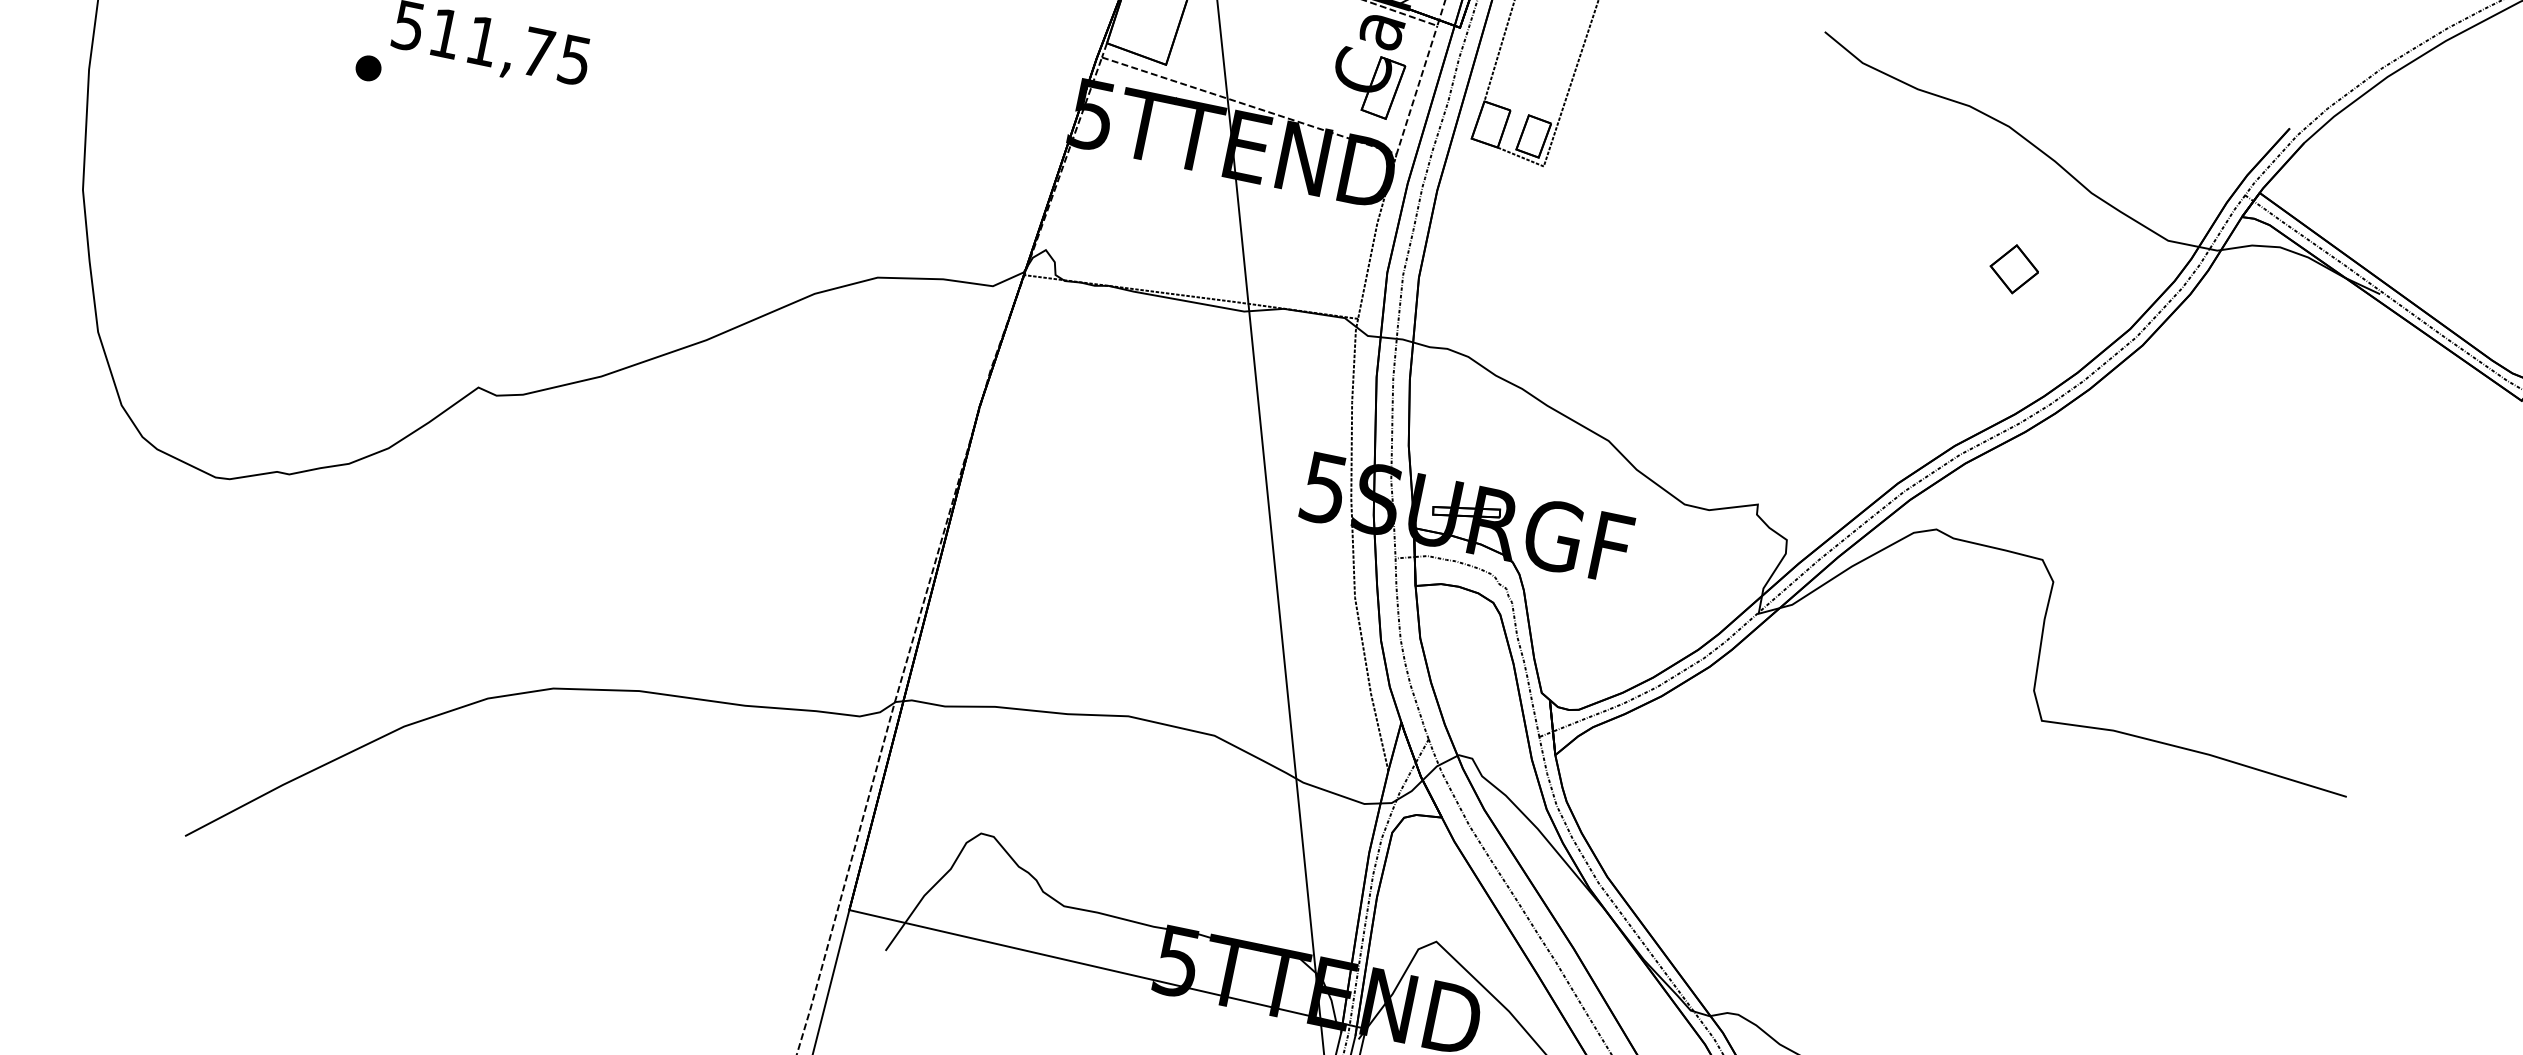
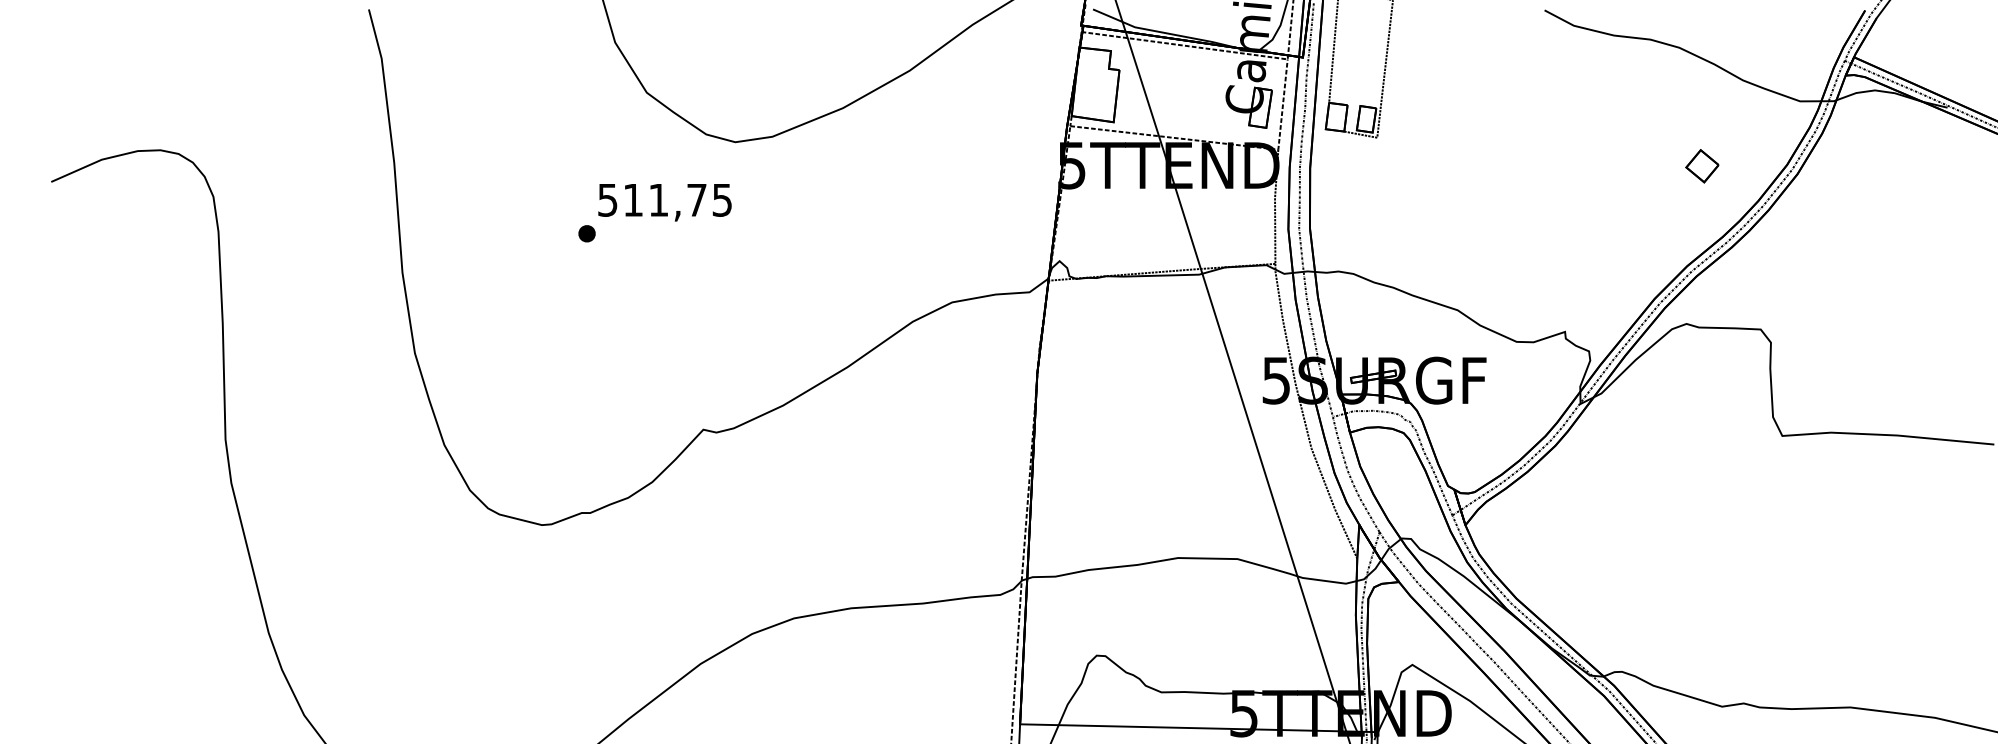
part: (2014, 269) -> (1702, 166), moved

